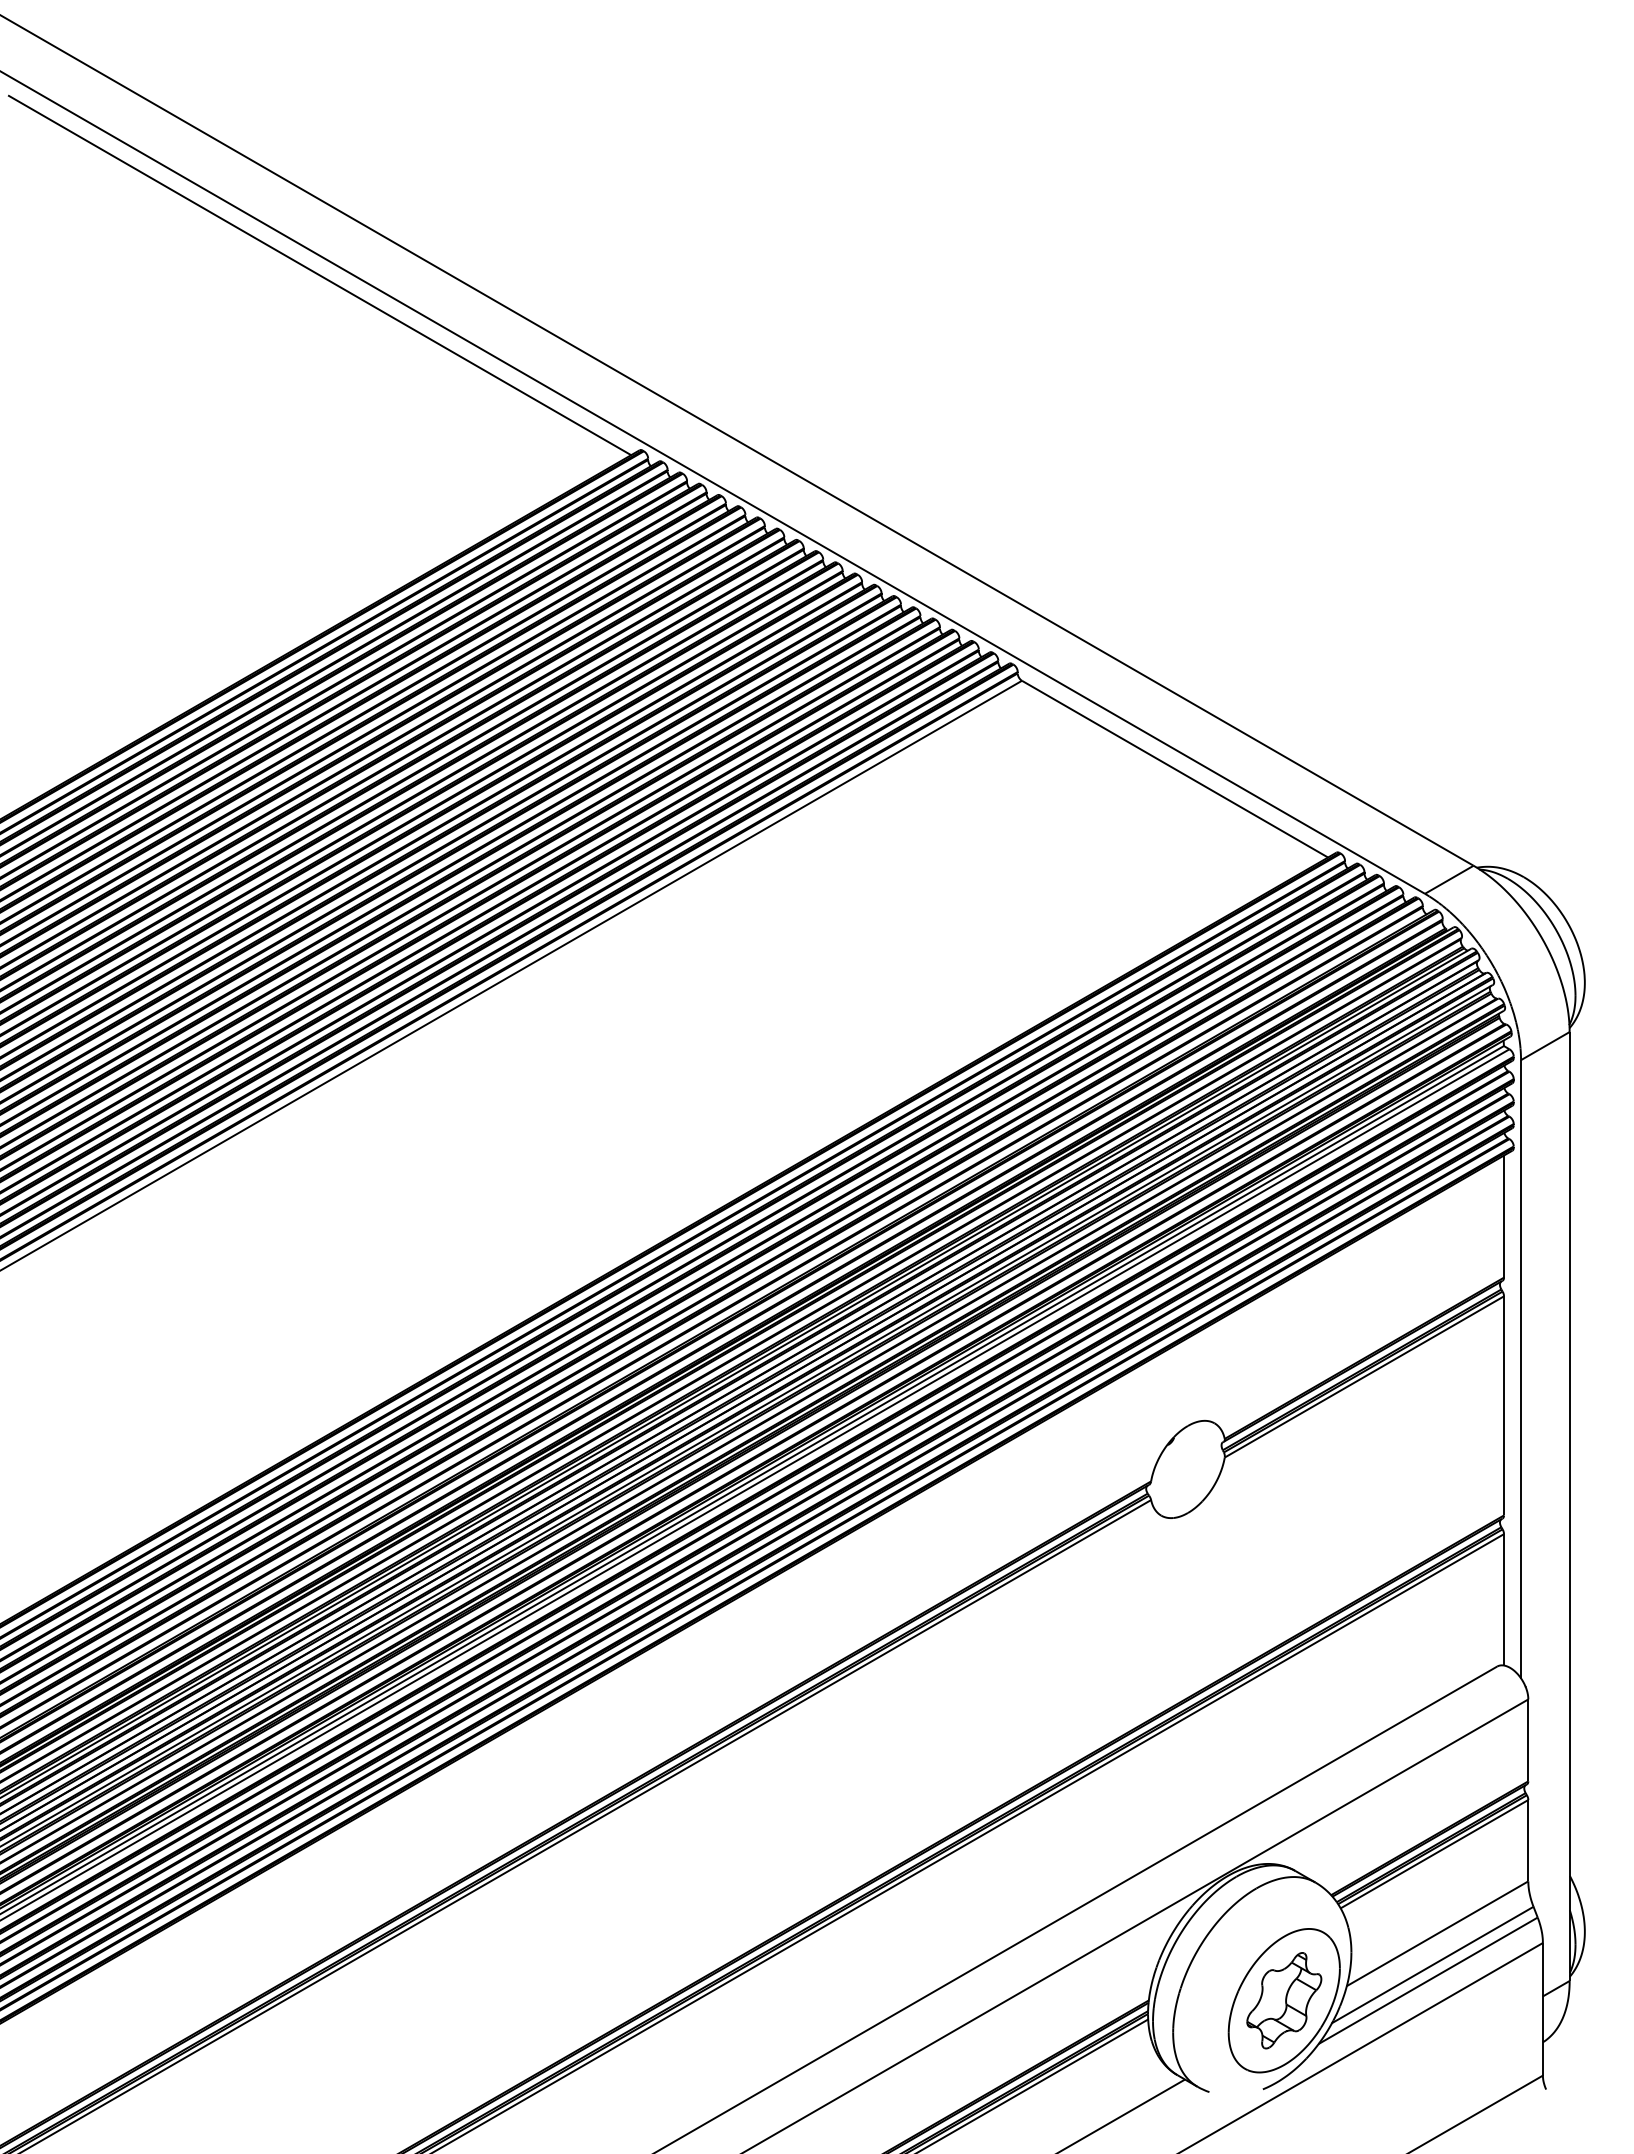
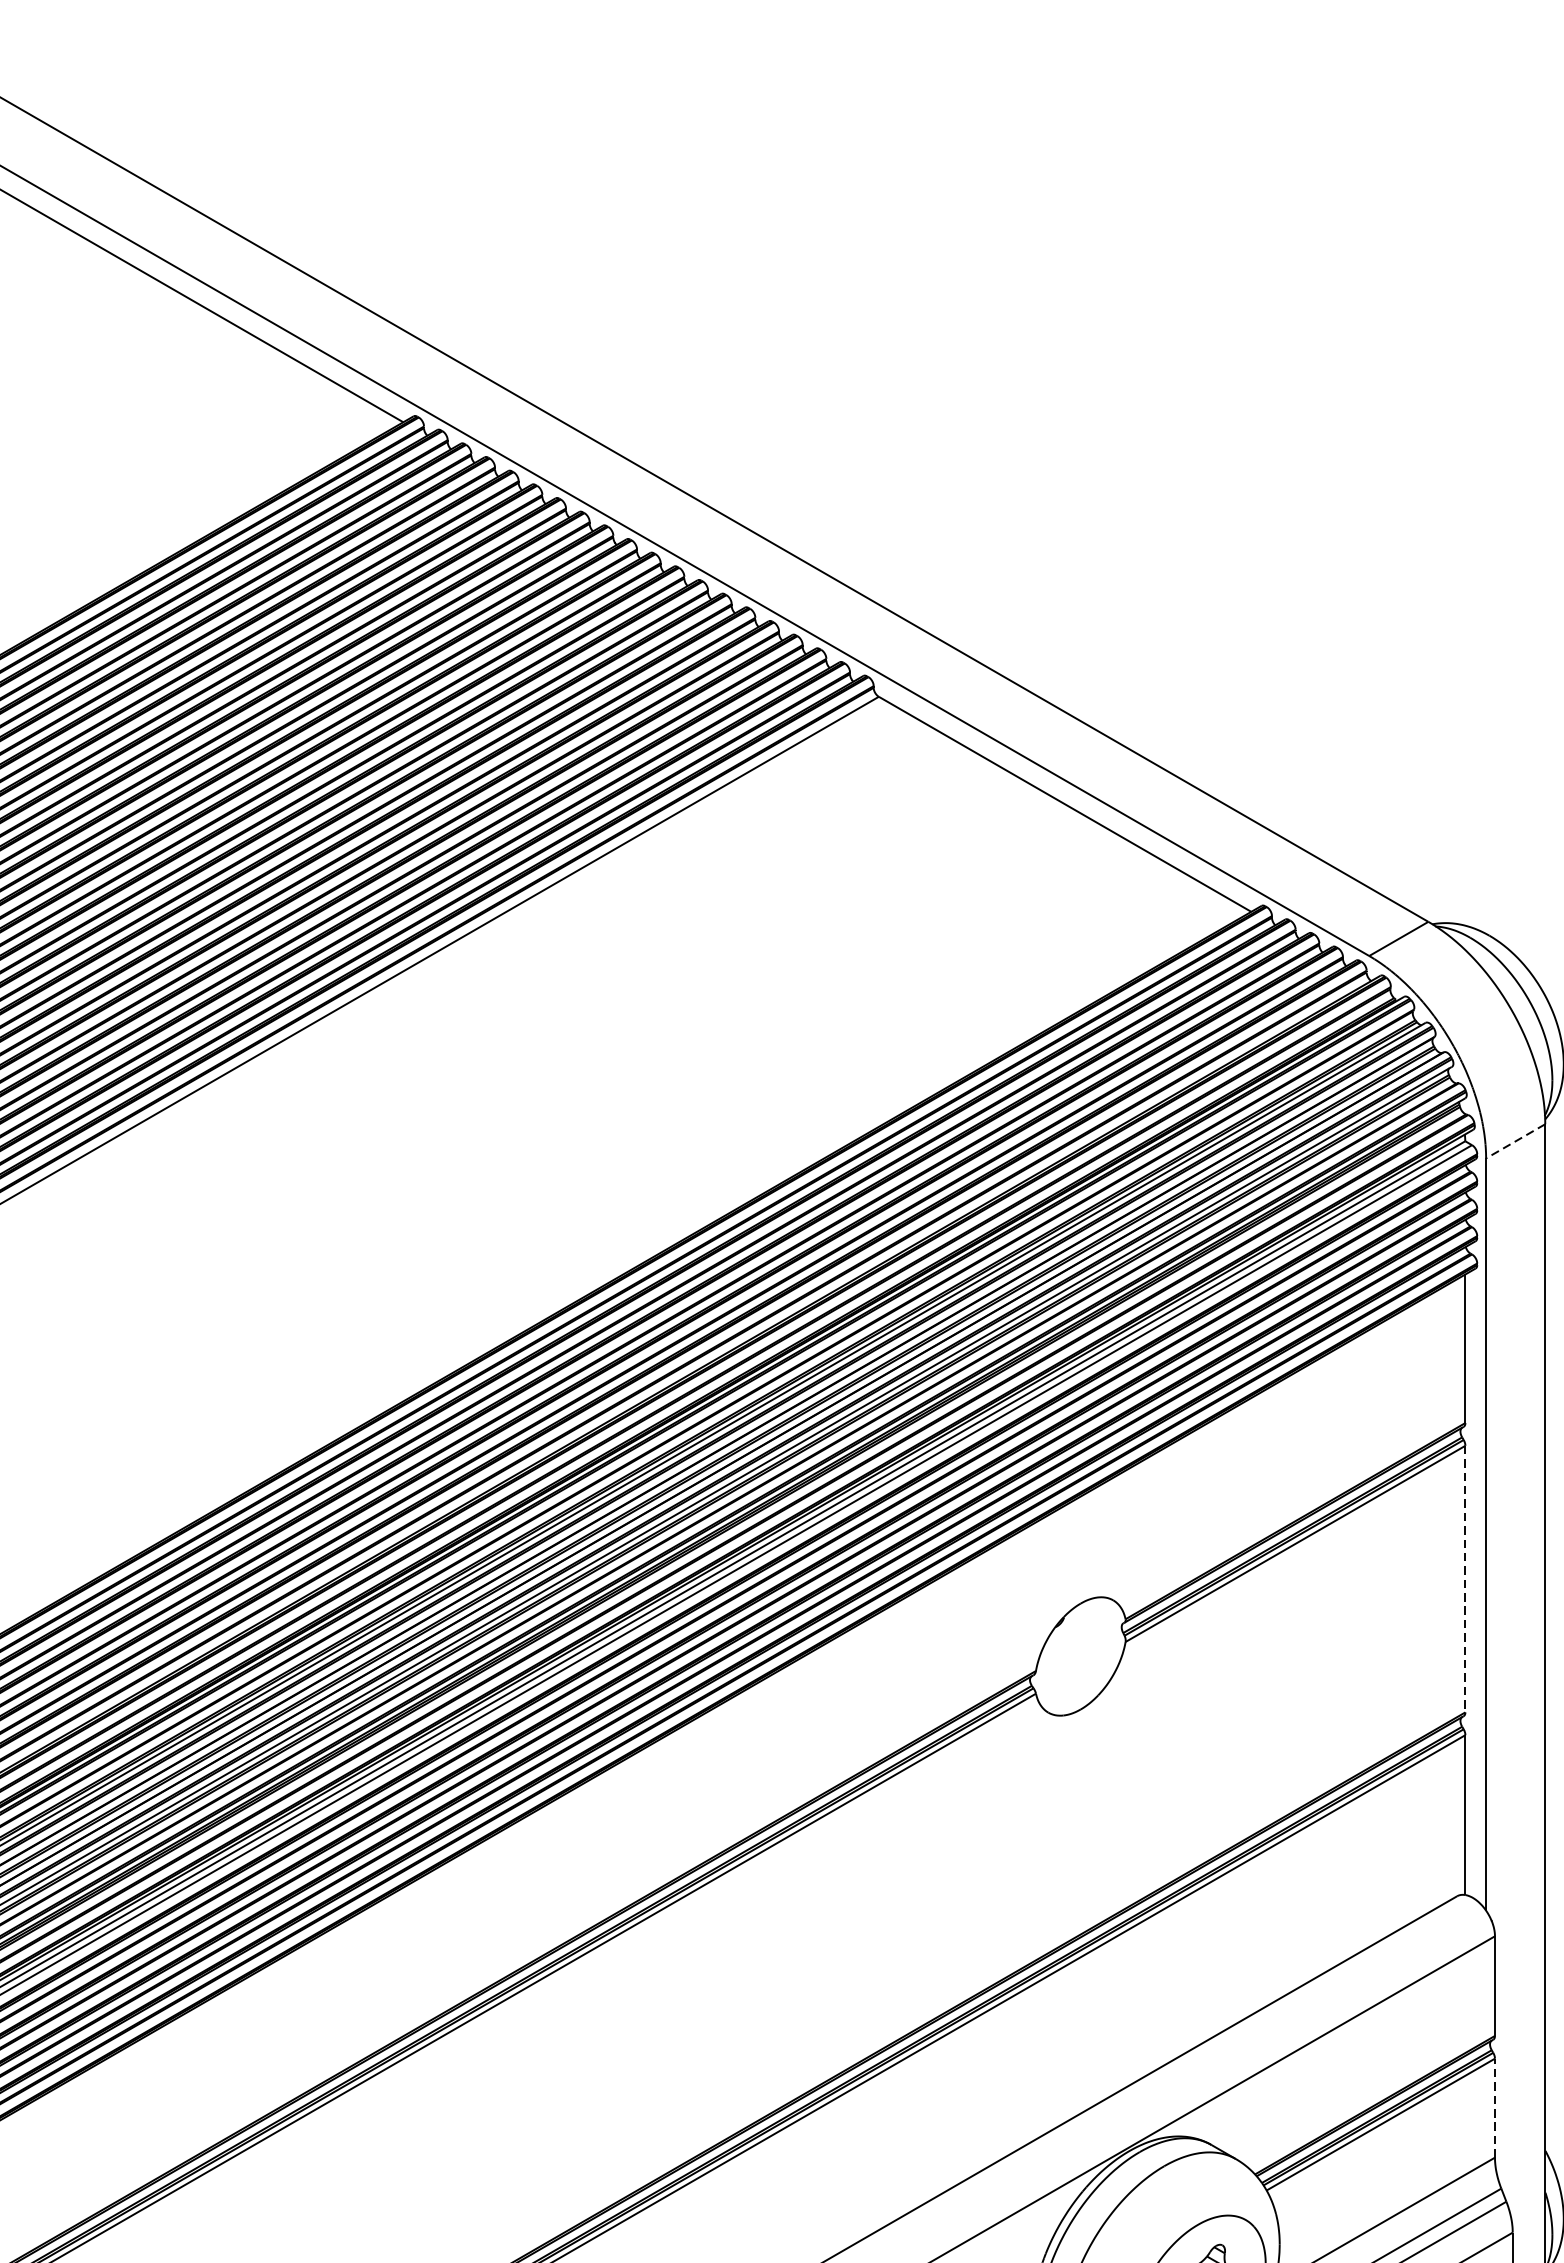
line: (1544, 1046) -> (1514, 1141), solid -> dashed
line: (1504, 1405) -> (1465, 1578), solid -> dashed
line: (1528, 1840) -> (1495, 2107), solid -> dashed

